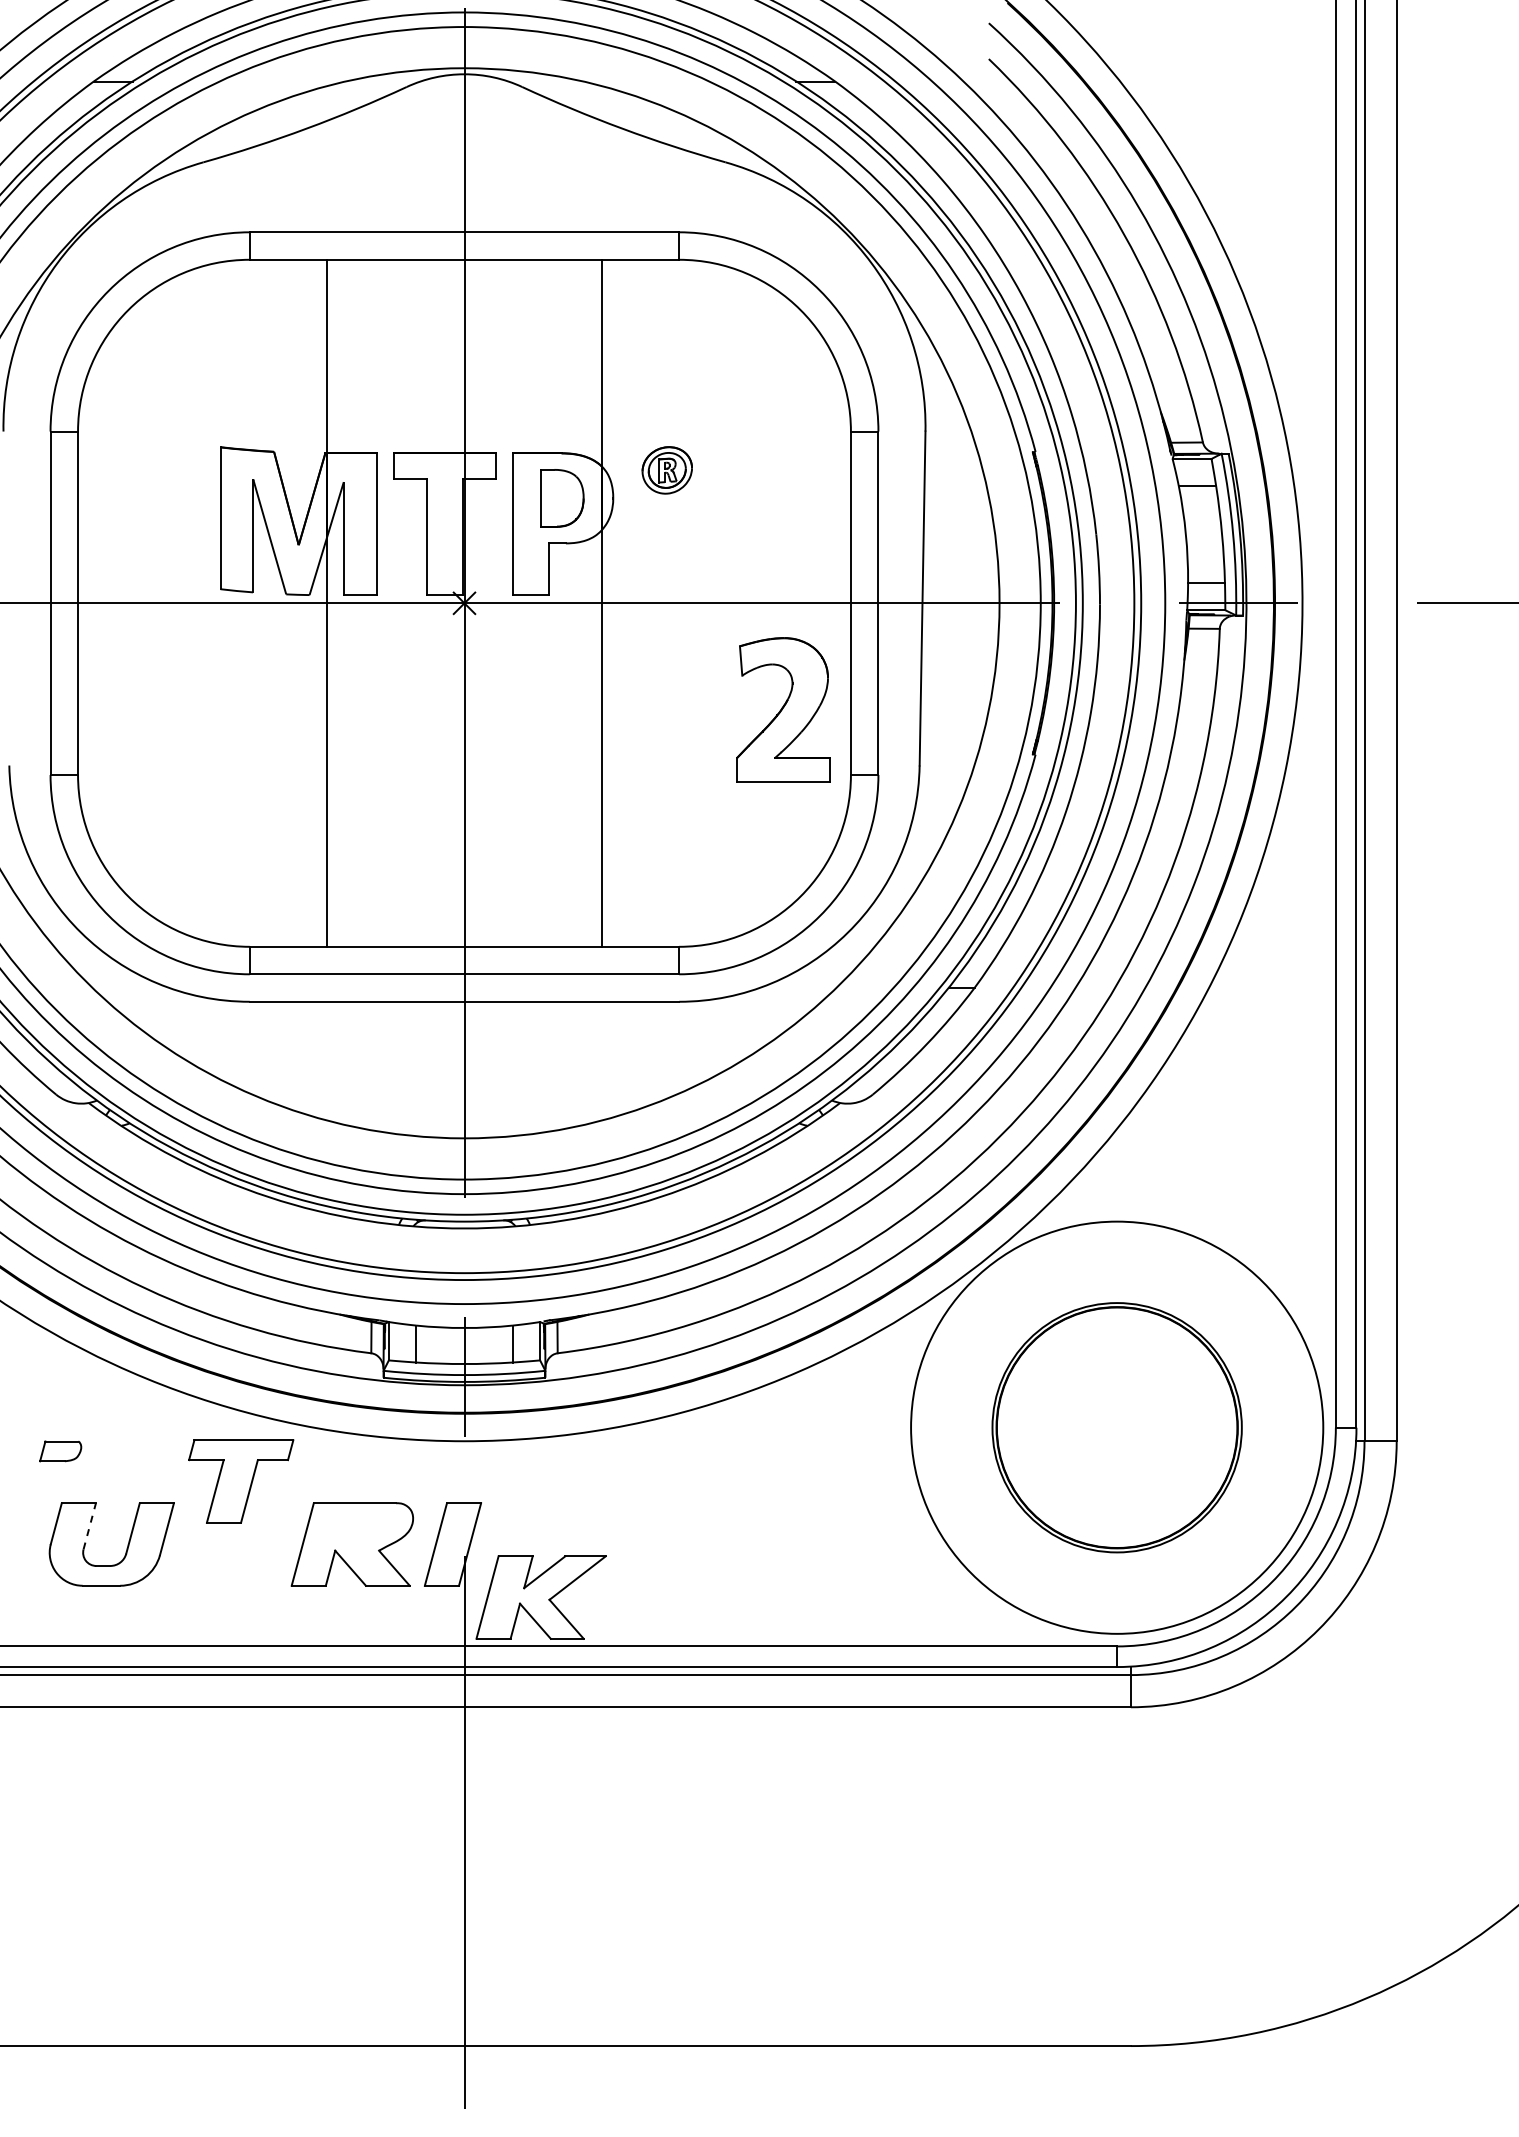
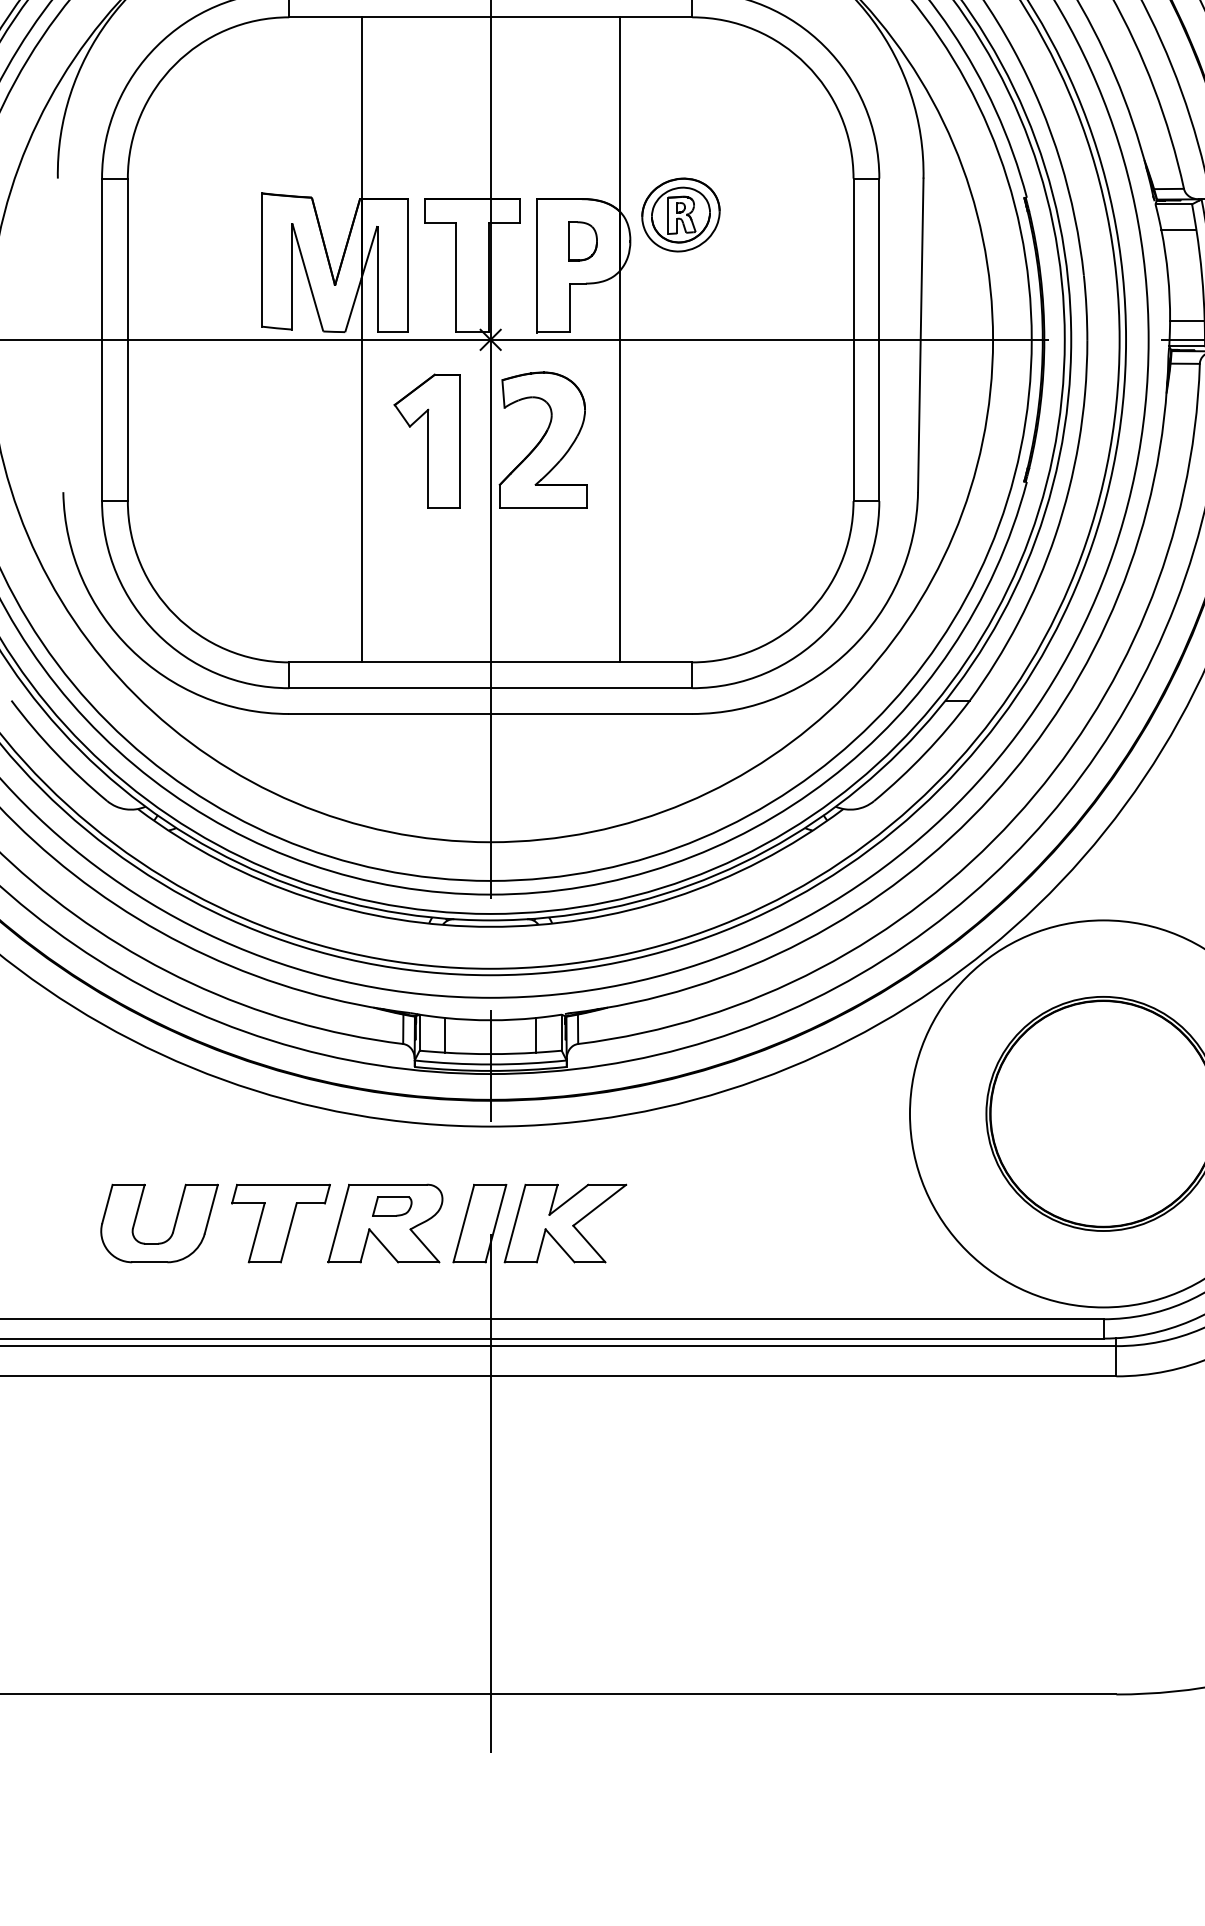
part: (667, 470) -> (681, 215), size x1.67
part: (562, 498) -> (582, 241), size x0.71
part: (783, 709) -> (543, 439), moved
part: (396, 710) -> (426, 440), added
part: (60, 1451) -> (392, 1206), moved
part: (241, 1481) -> (281, 1223), moved
line: (89, 1526) -> (138, 1206), dashed -> solid
part: (540, 1597) -> (564, 1223), moved

